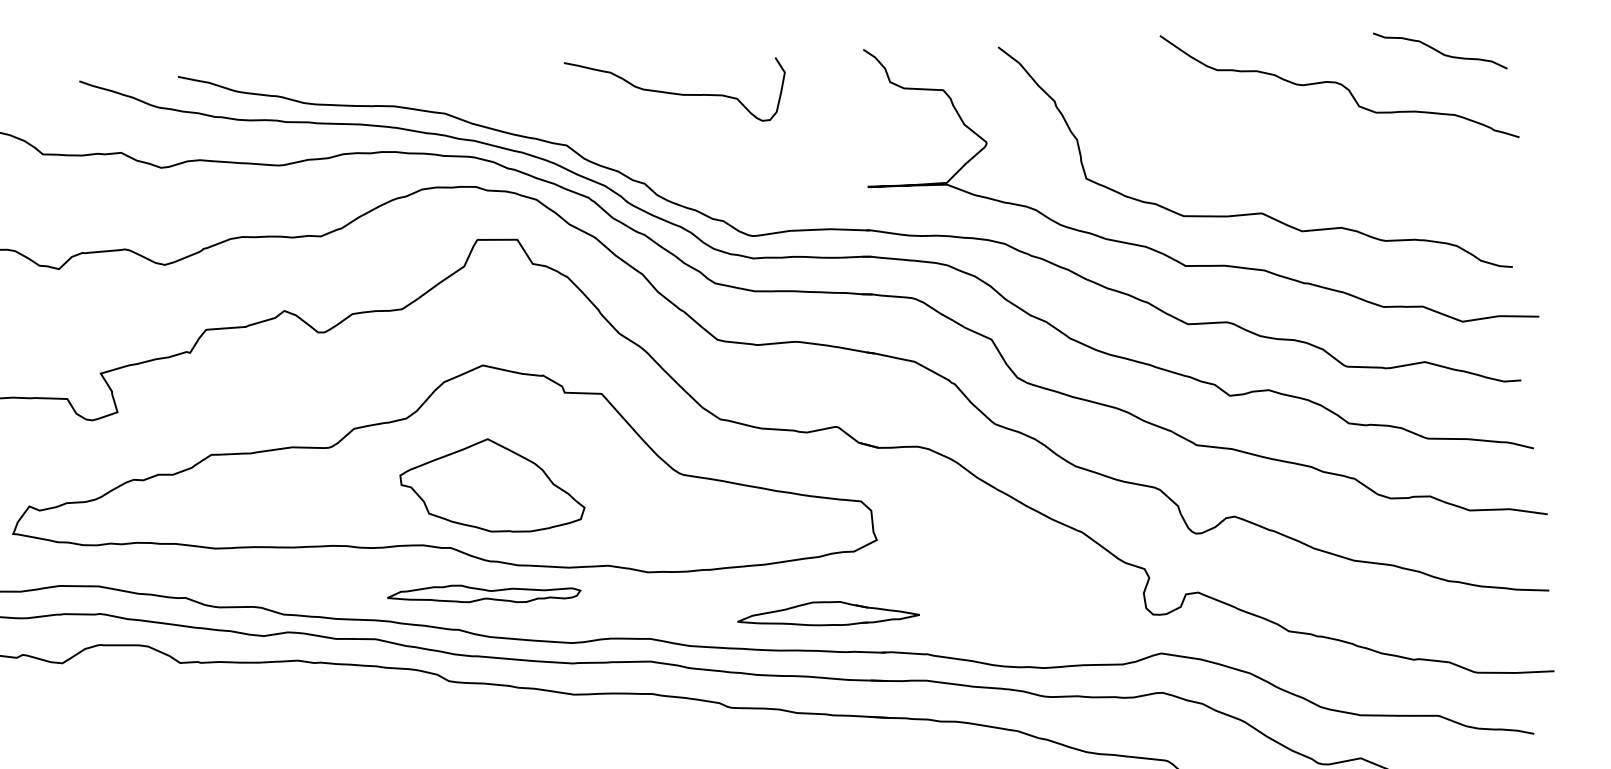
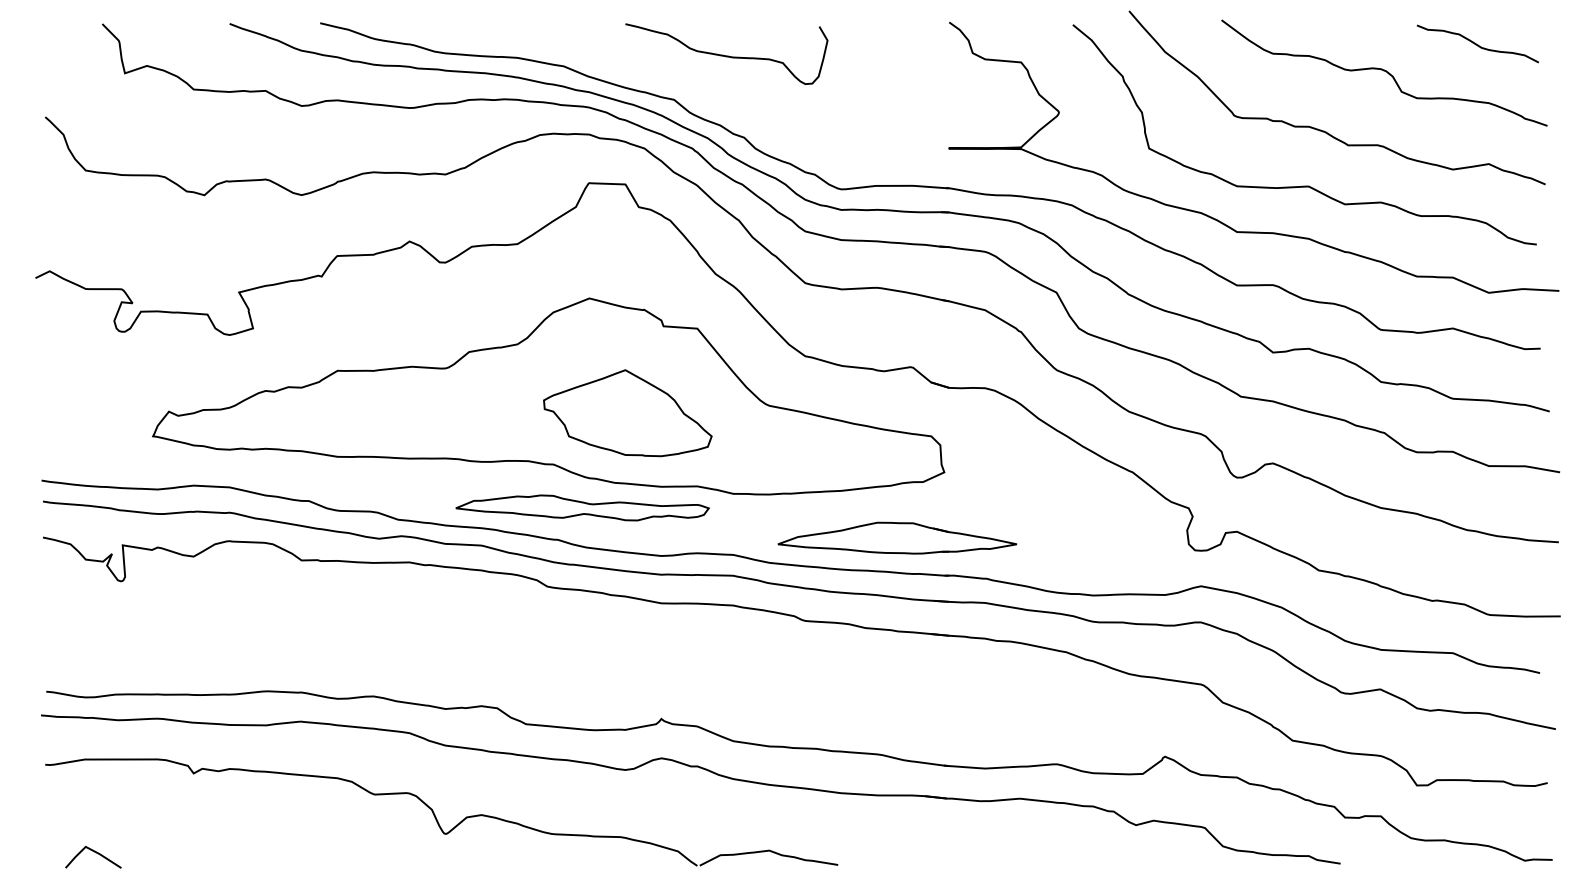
curve: (675, 92) -> (726, 55), moved
curve: (1276, 151) -> (1324, 130), added
part: (491, 486) -> (627, 413), moved
part: (483, 593) -> (582, 507), size x1.43
part: (828, 613) -> (897, 537), size x1.43

